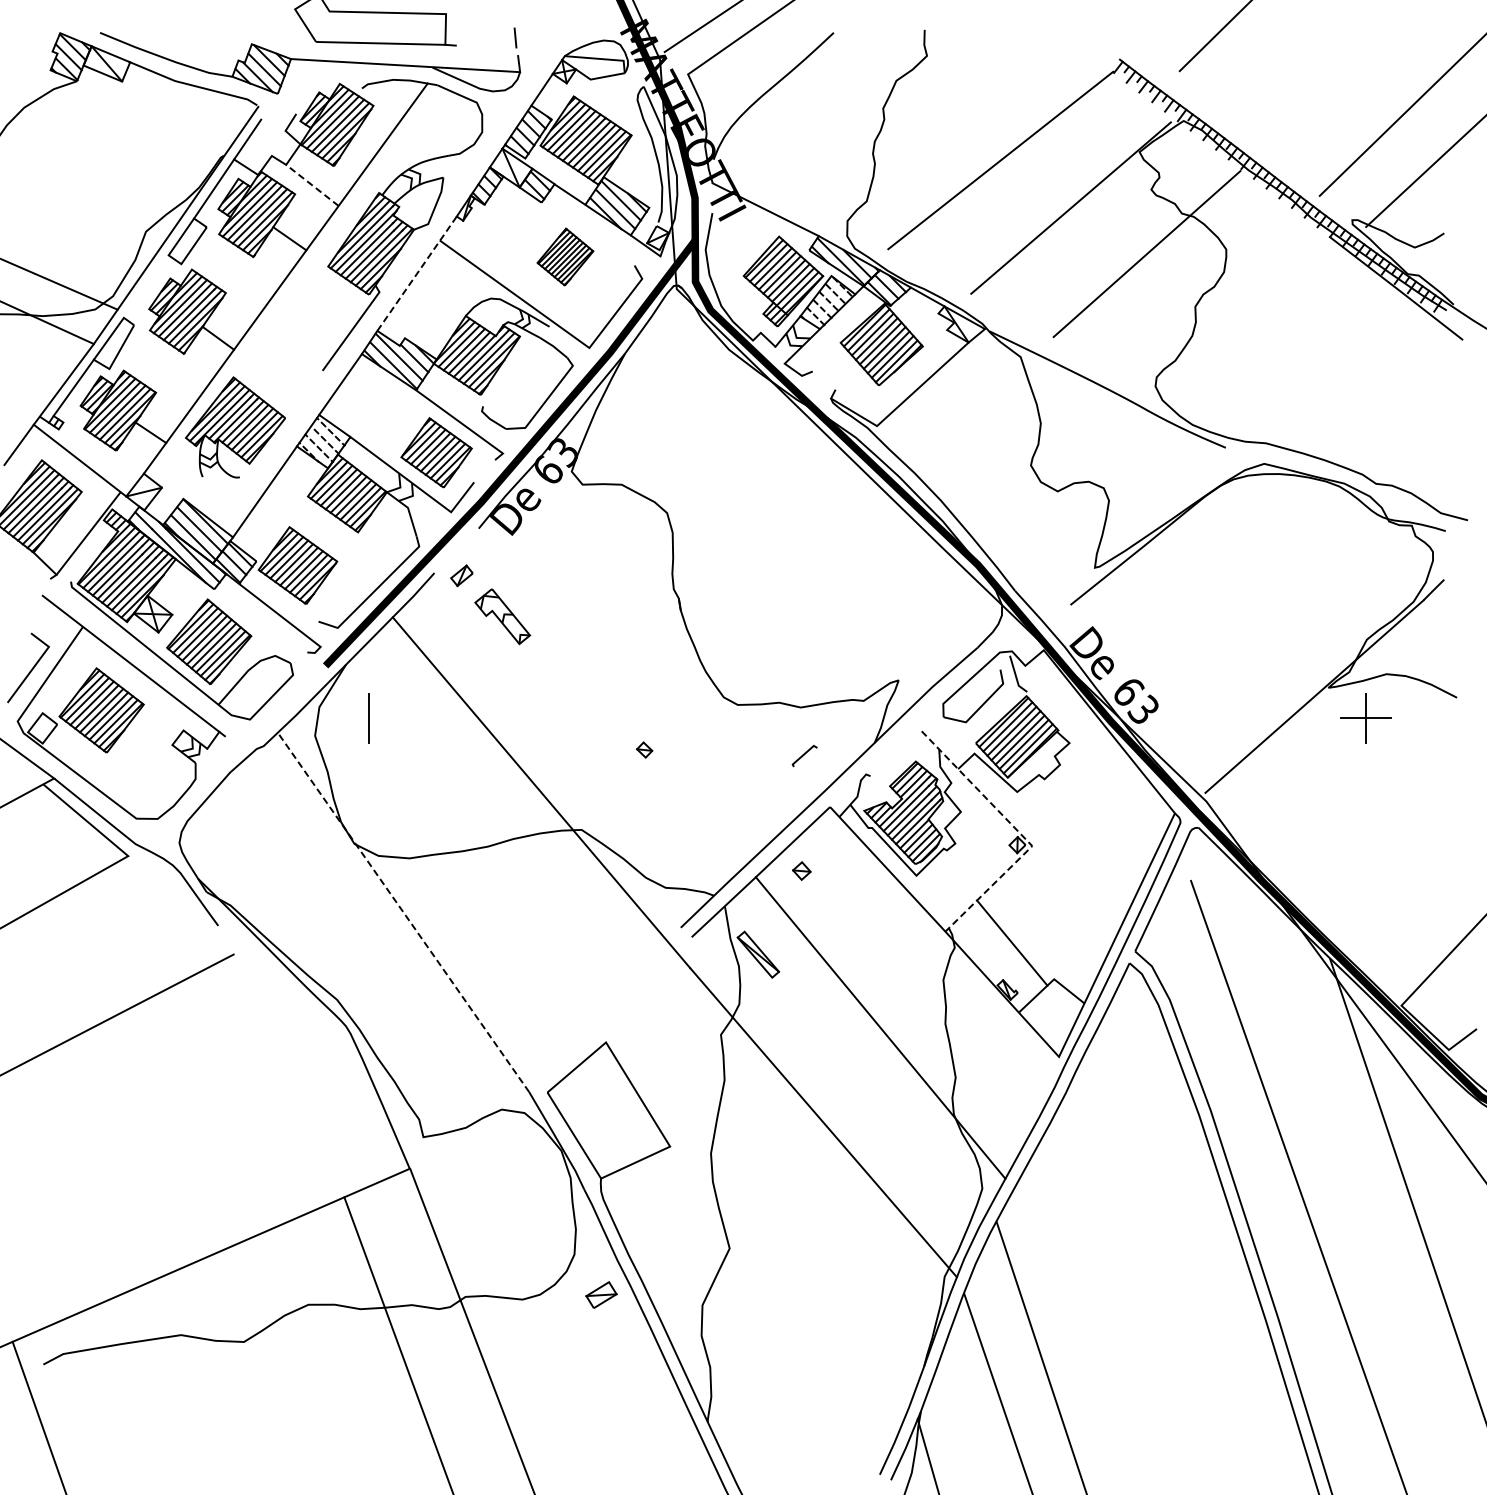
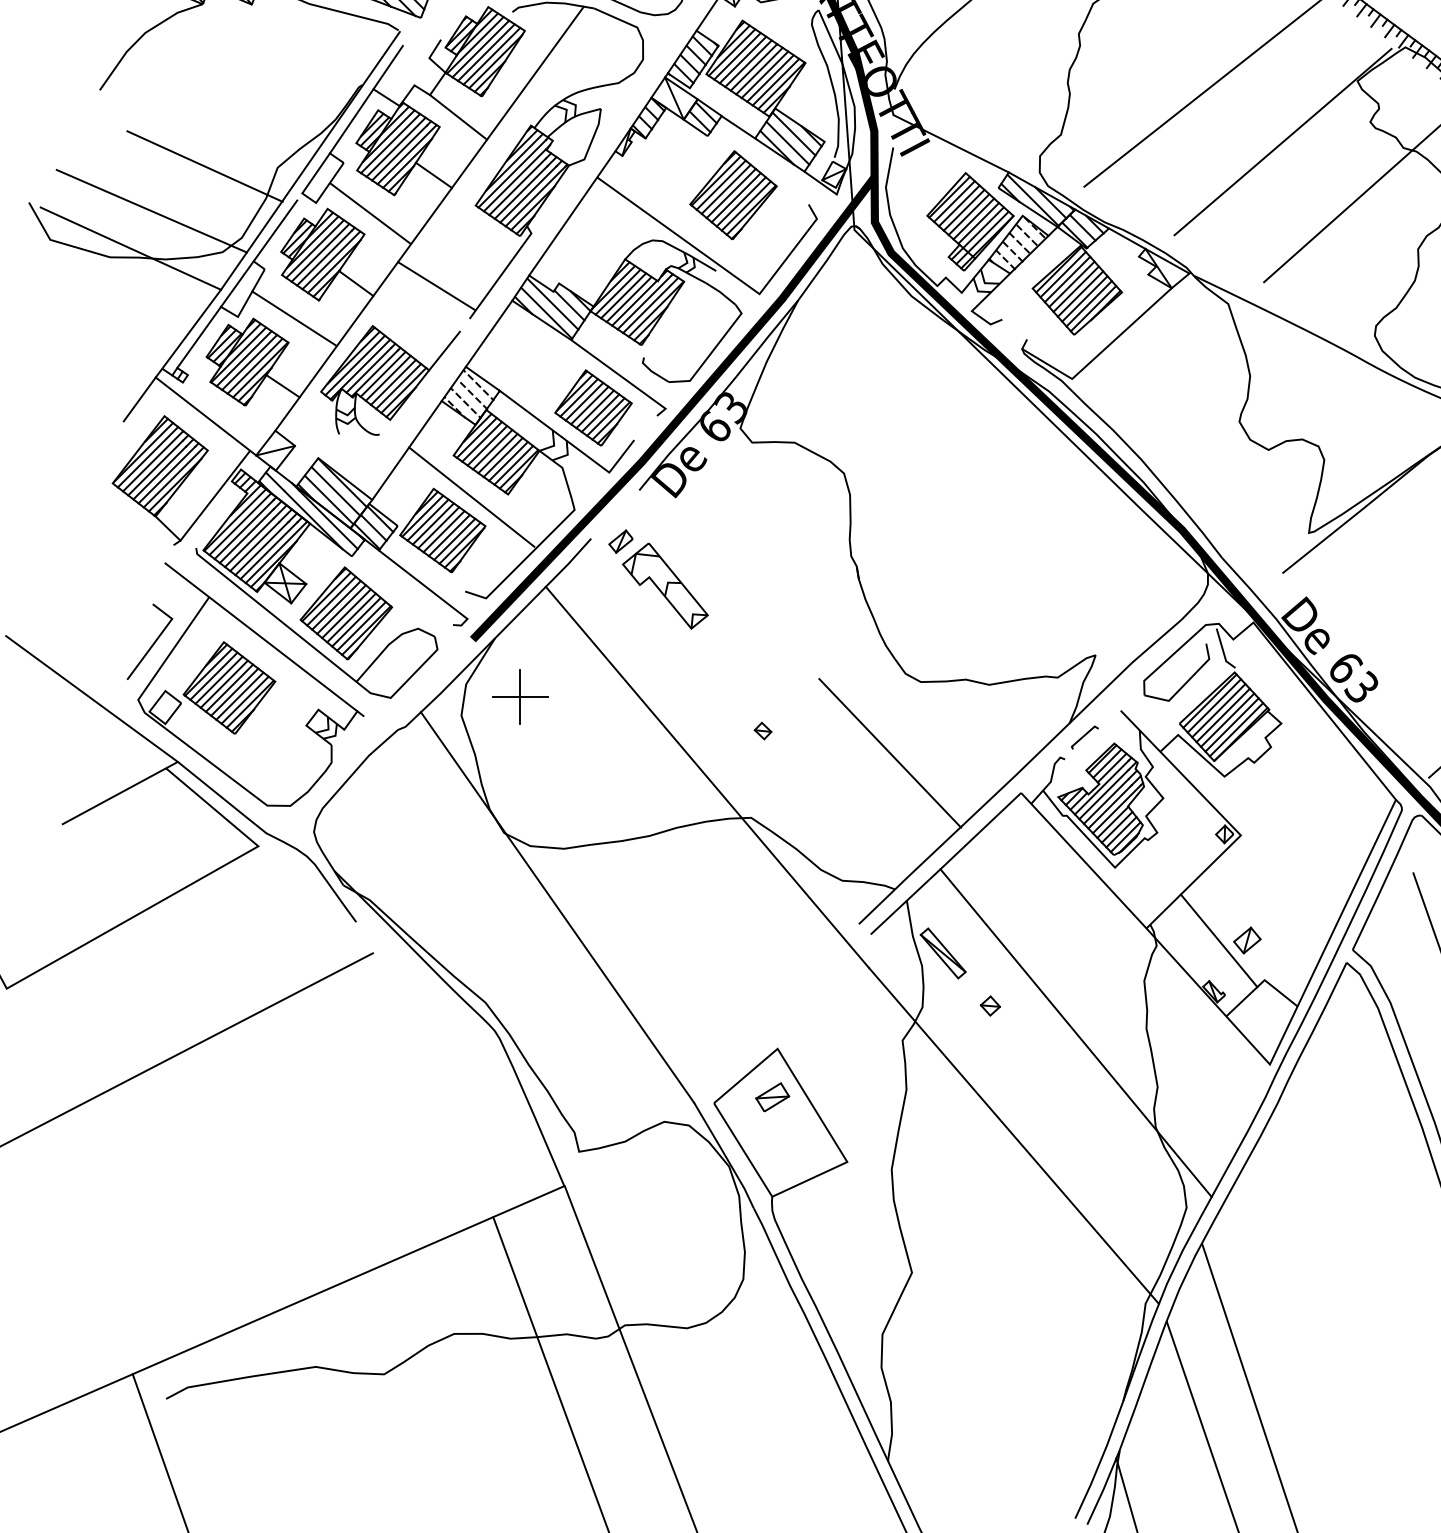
line: (312, 185) -> (458, 117), dashed -> solid
line: (78, 230) -> (204, 166), added
part: (565, 256) -> (733, 194), size x1.43
line: (230, 273) -> (369, 213), added
line: (417, 273) -> (572, 213), dashed -> solid
line: (143, 289) -> (274, 230), added
line: (291, 340) -> (435, 285), added
line: (161, 370) -> (294, 318), added
line: (299, 400) -> (444, 351), added
line: (324, 534) -> (471, 496), added
part: (502, 616) -> (665, 585), size x1.43
line: (369, 718) -> (520, 696), added
part: (644, 749) -> (762, 730), moved
line: (804, 755) -> (1084, 736), moved
line: (709, 770) -> (890, 753), added
line: (1019, 833) -> (1226, 821), dashed -> solid
part: (801, 870) -> (990, 1005), moved
line: (403, 912) -> (557, 907), dashed -> solid
part: (1038, 942) -> (1247, 940), added
part: (601, 1294) -> (772, 1096), moved

